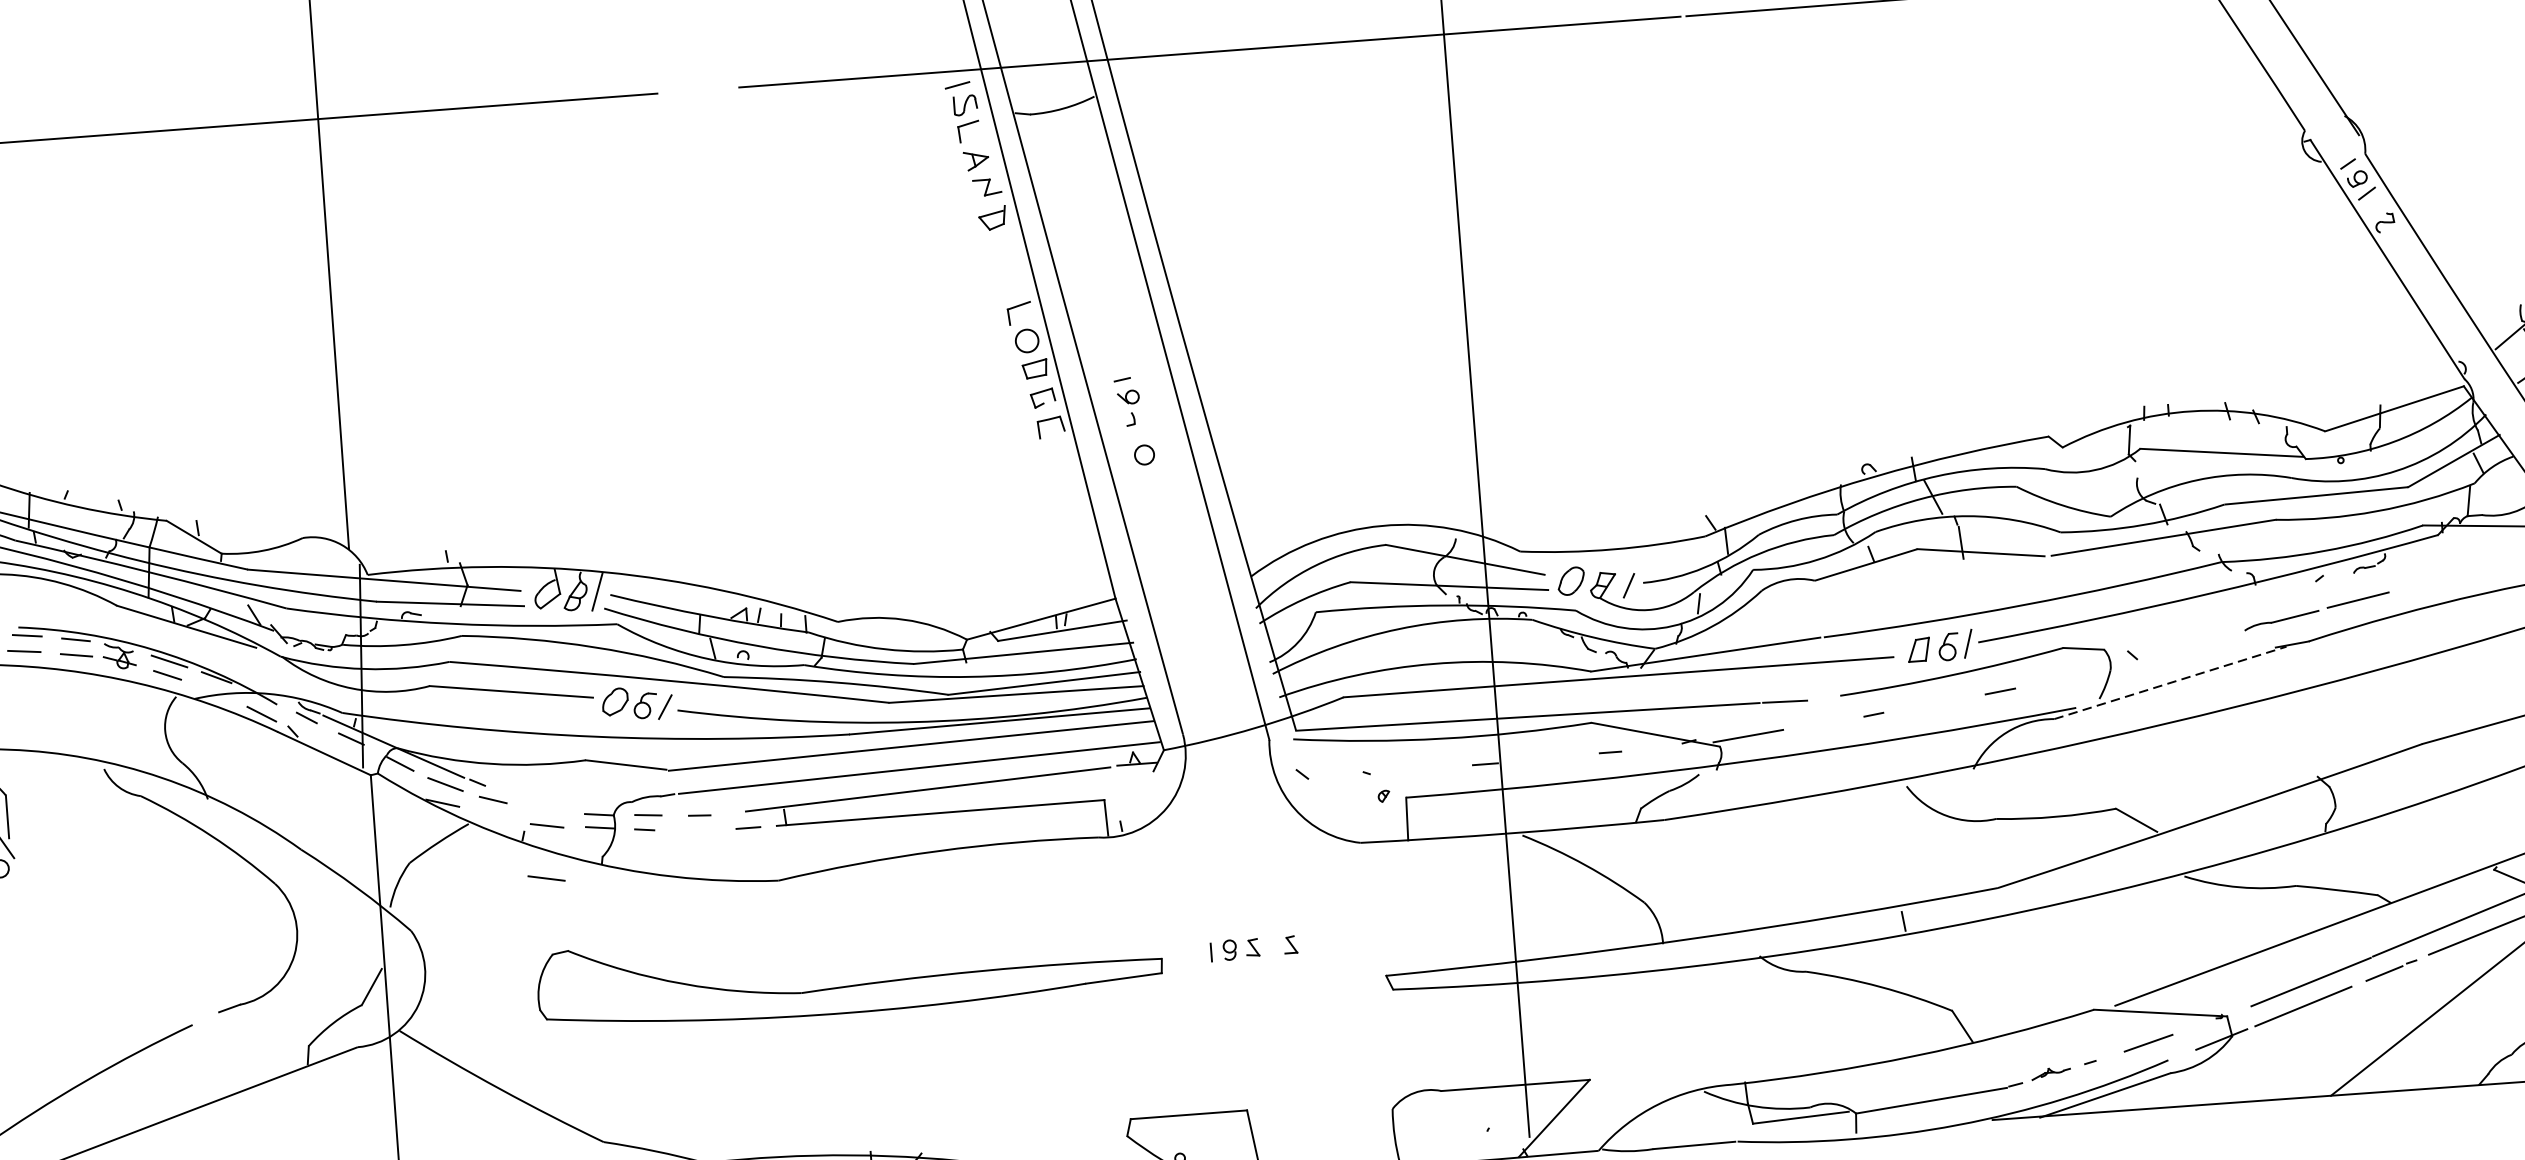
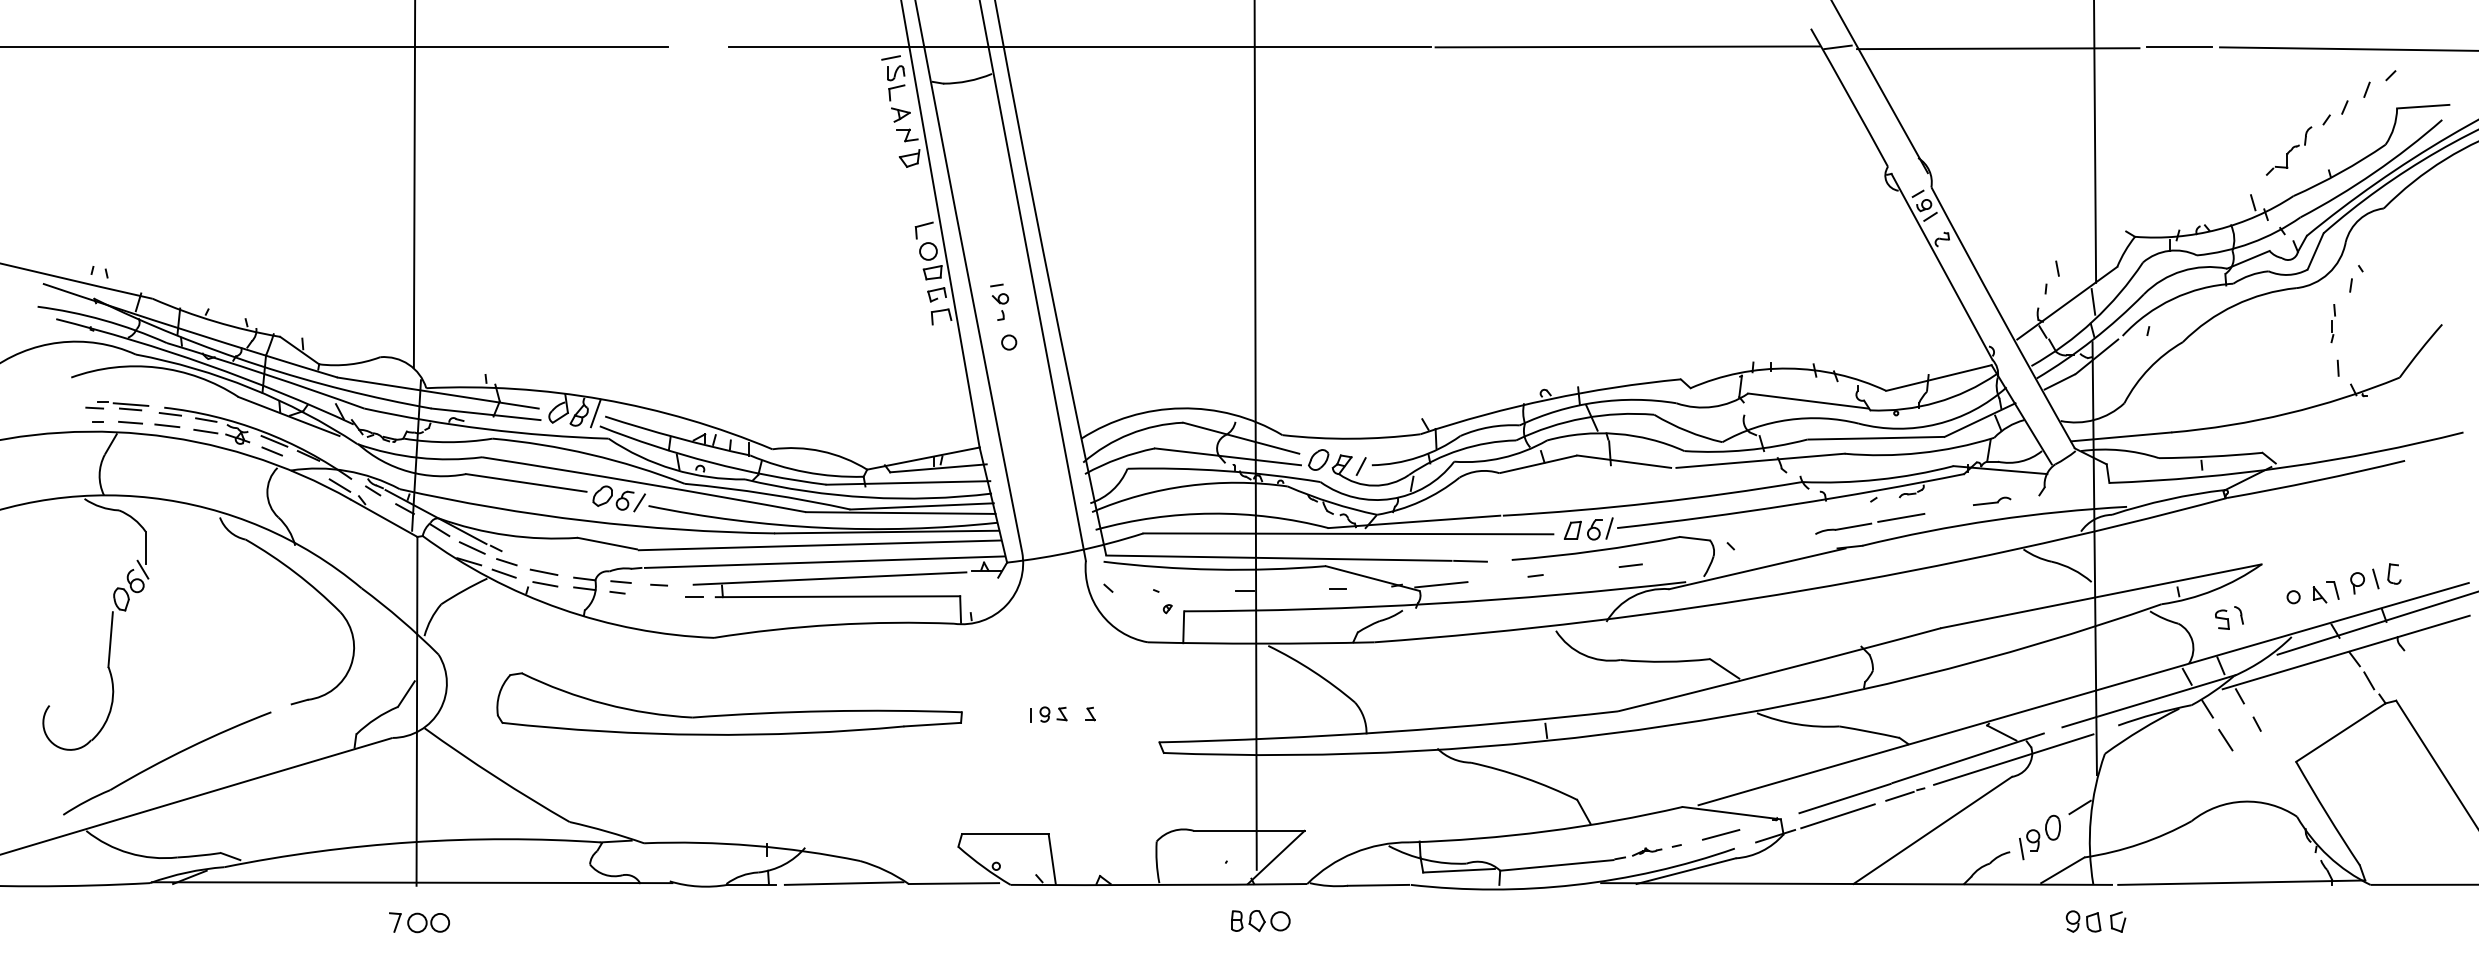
part: (2478, 567) -> (1992, 500), added
line: (2170, 682) -> (1757, 568), dashed -> solid
line: (489, 815) -> (503, 573), added
line: (545, 877) -> (543, 571), moved
part: (850, 985) -> (729, 714), moved

